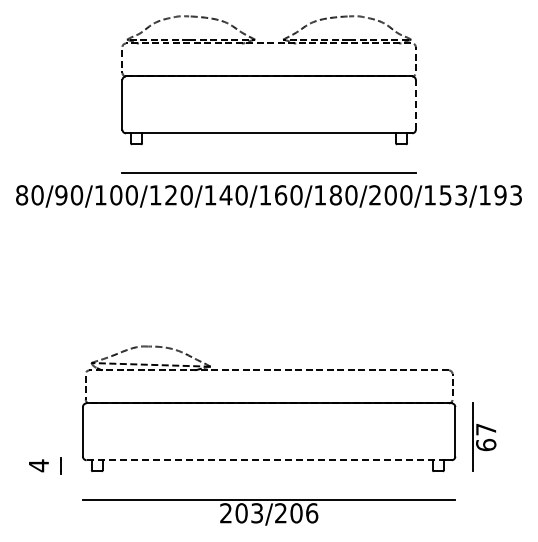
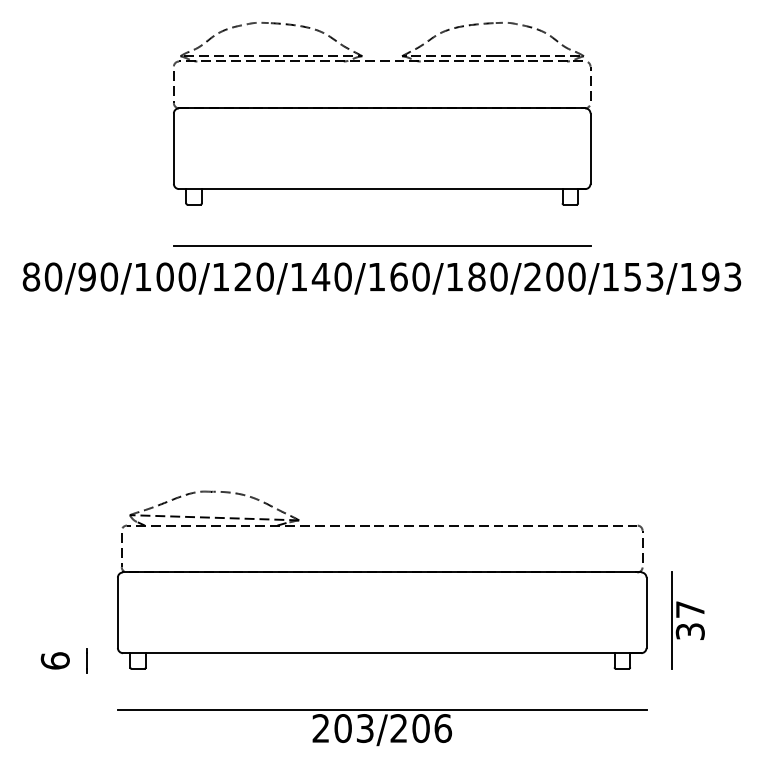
line: (415, 104) -> (589, 148), dashed -> solid
text: (486, 444) -> (690, 630), 67 -> 37
line: (269, 460) -> (382, 653), dashed -> solid
text: (38, 465) -> (54, 660), 4 -> 6

